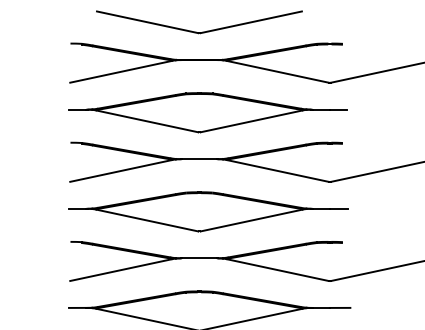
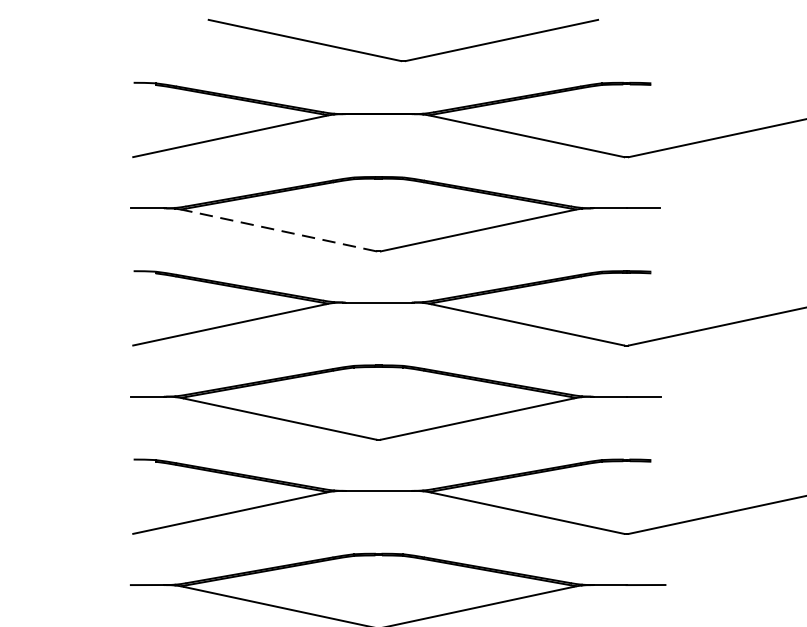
part: (196, 31) -> (397, 57), moved
line: (147, 121) -> (280, 230), solid -> dashed

